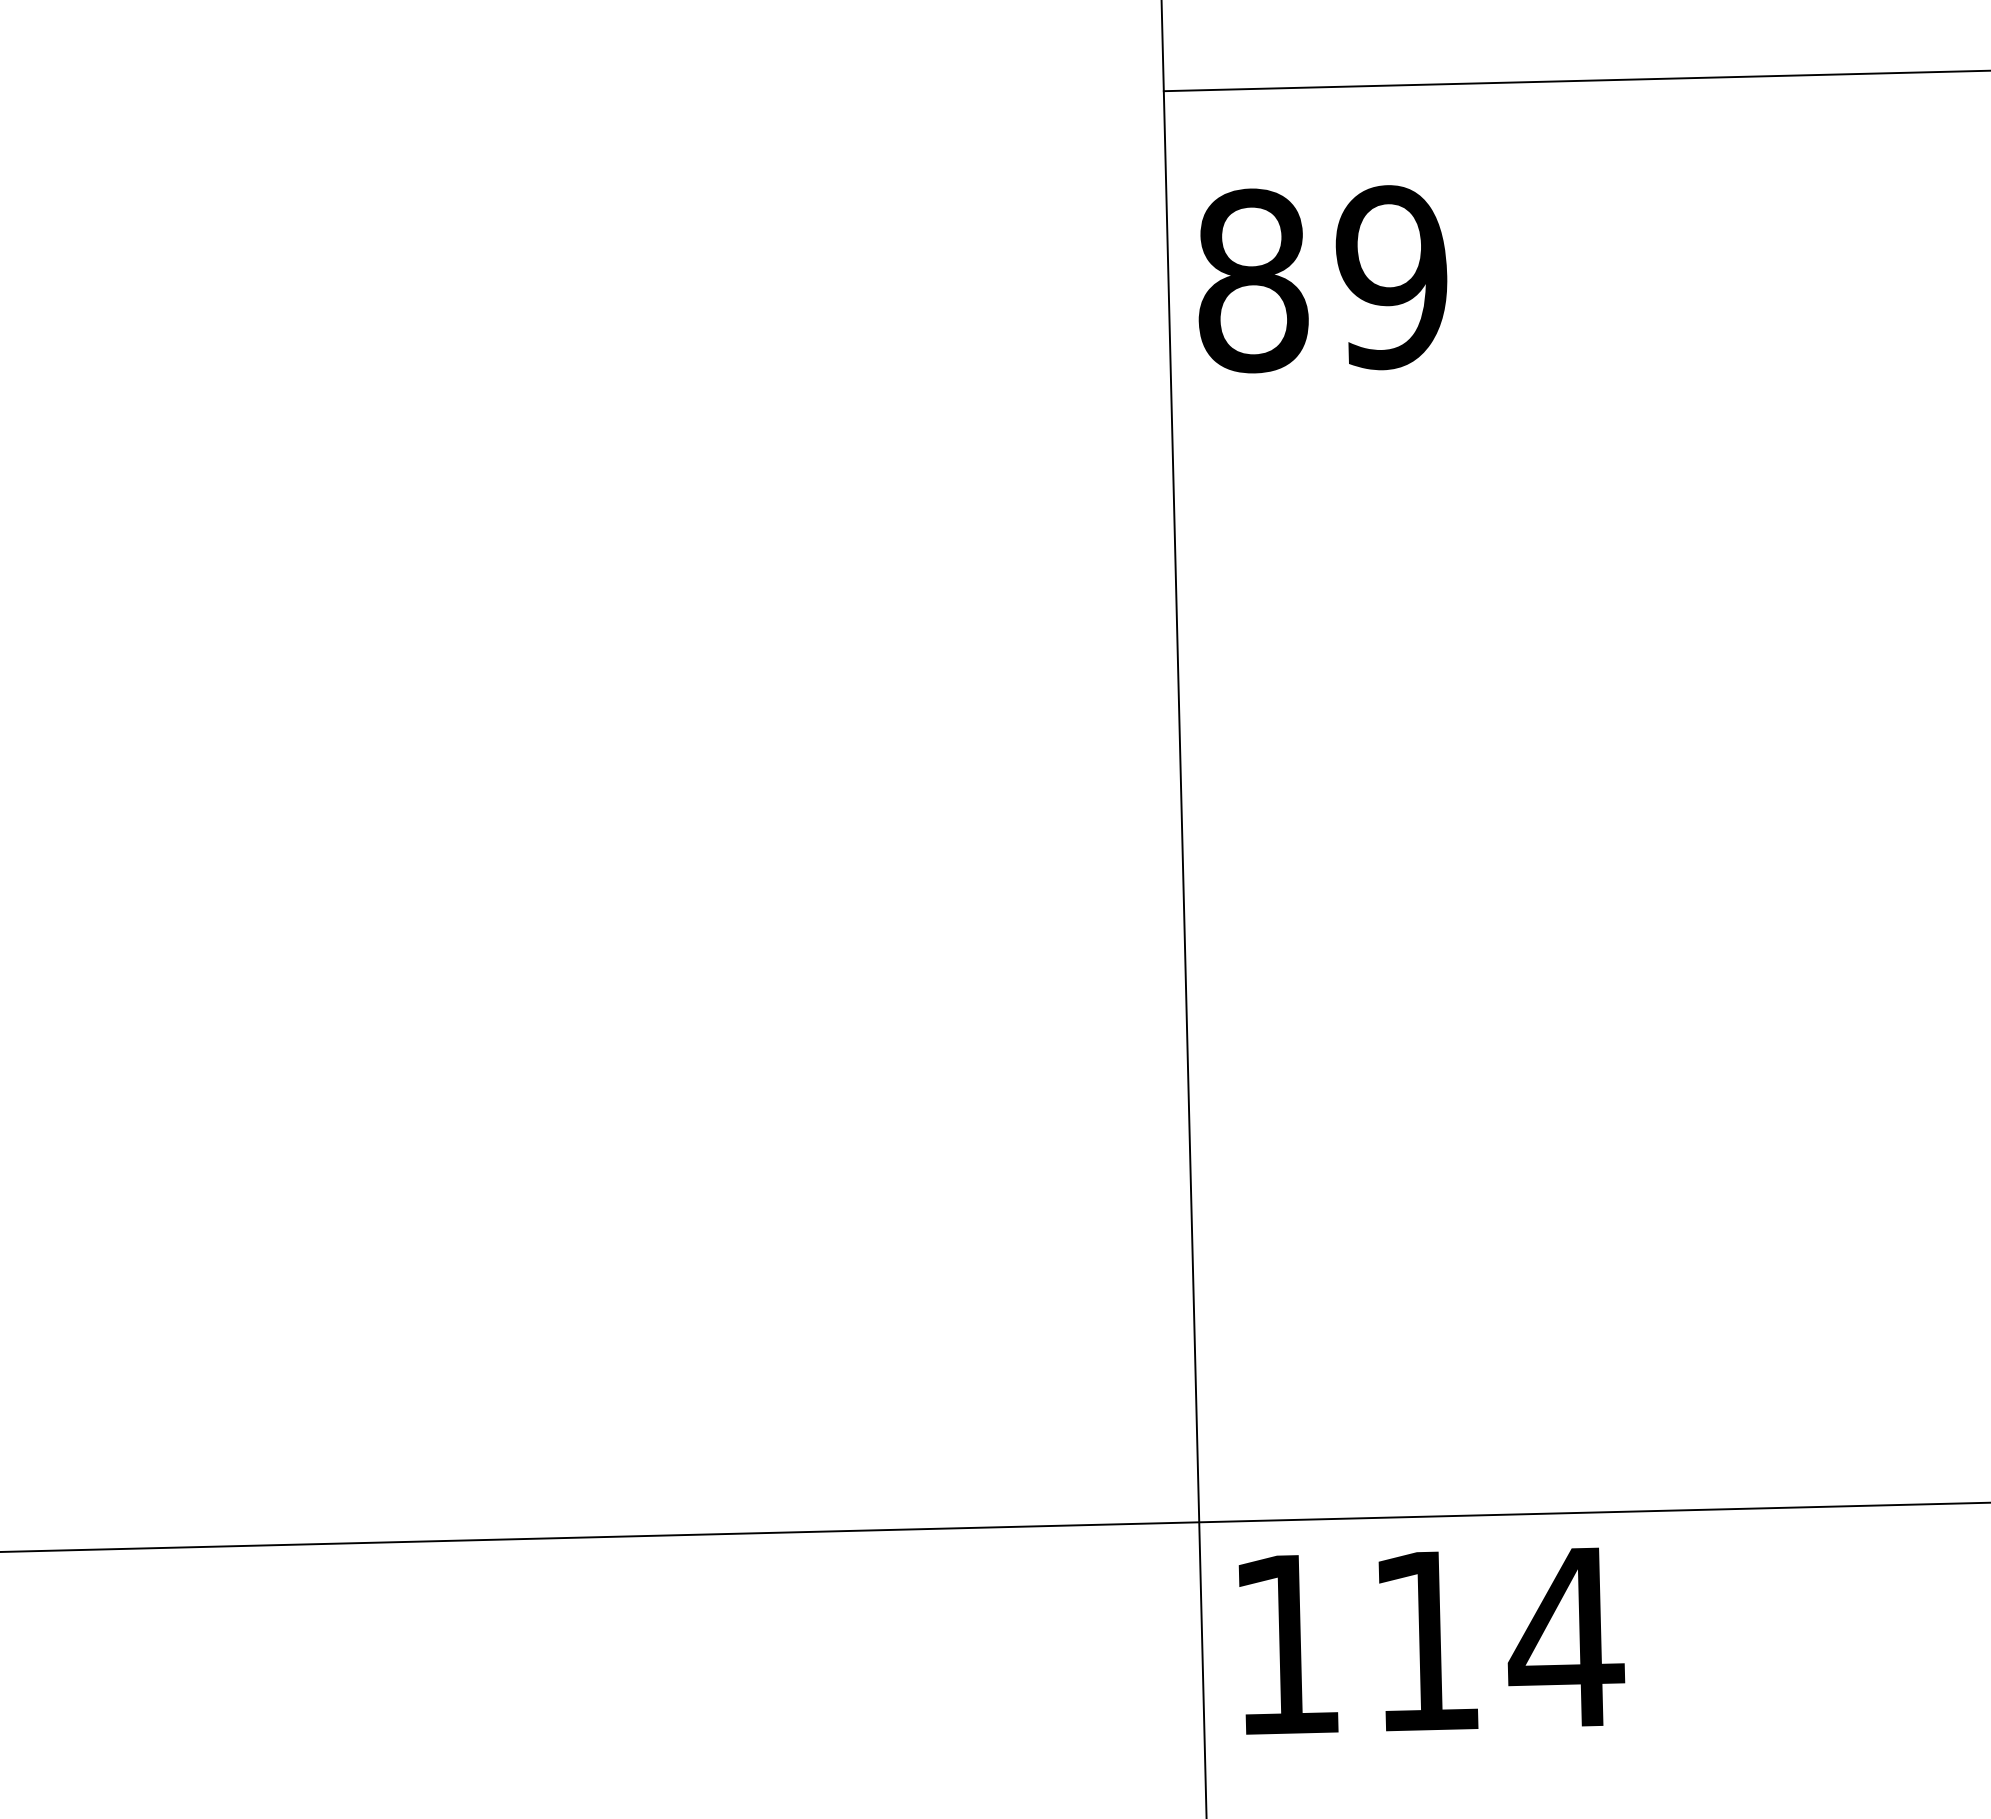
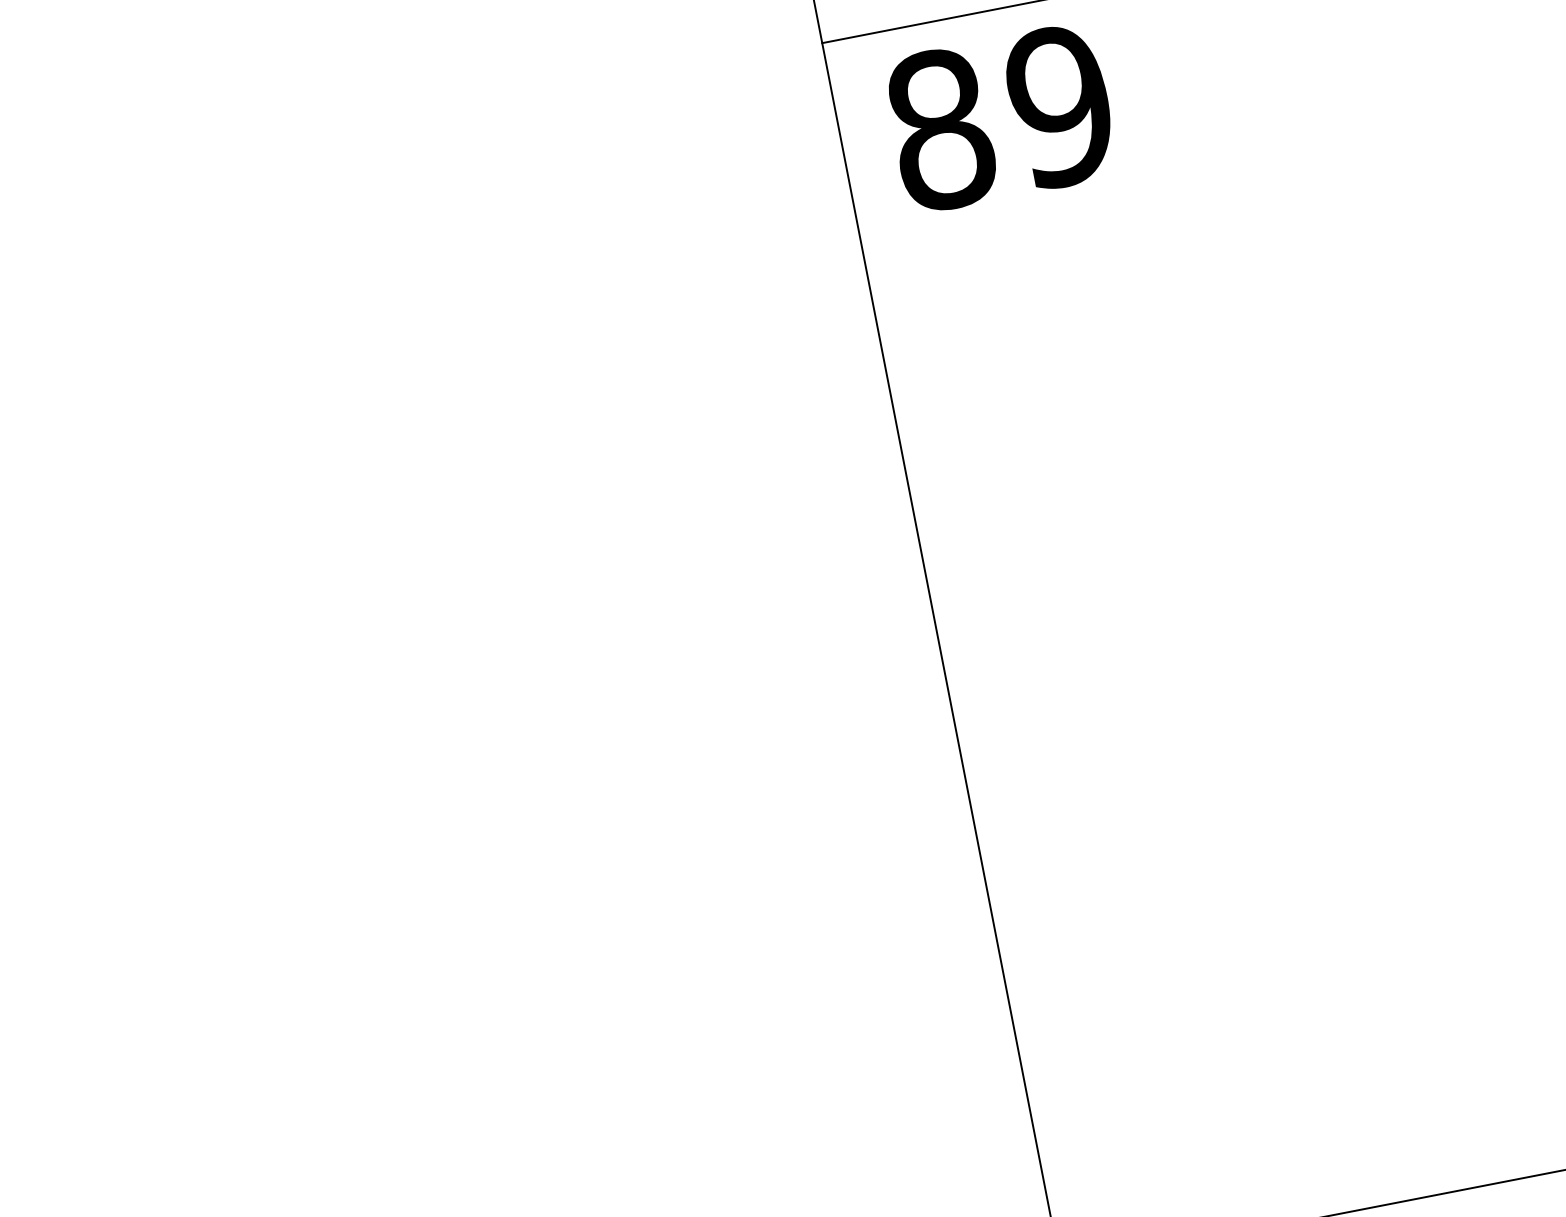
text: (1322, 279) -> (1000, 118), moved

